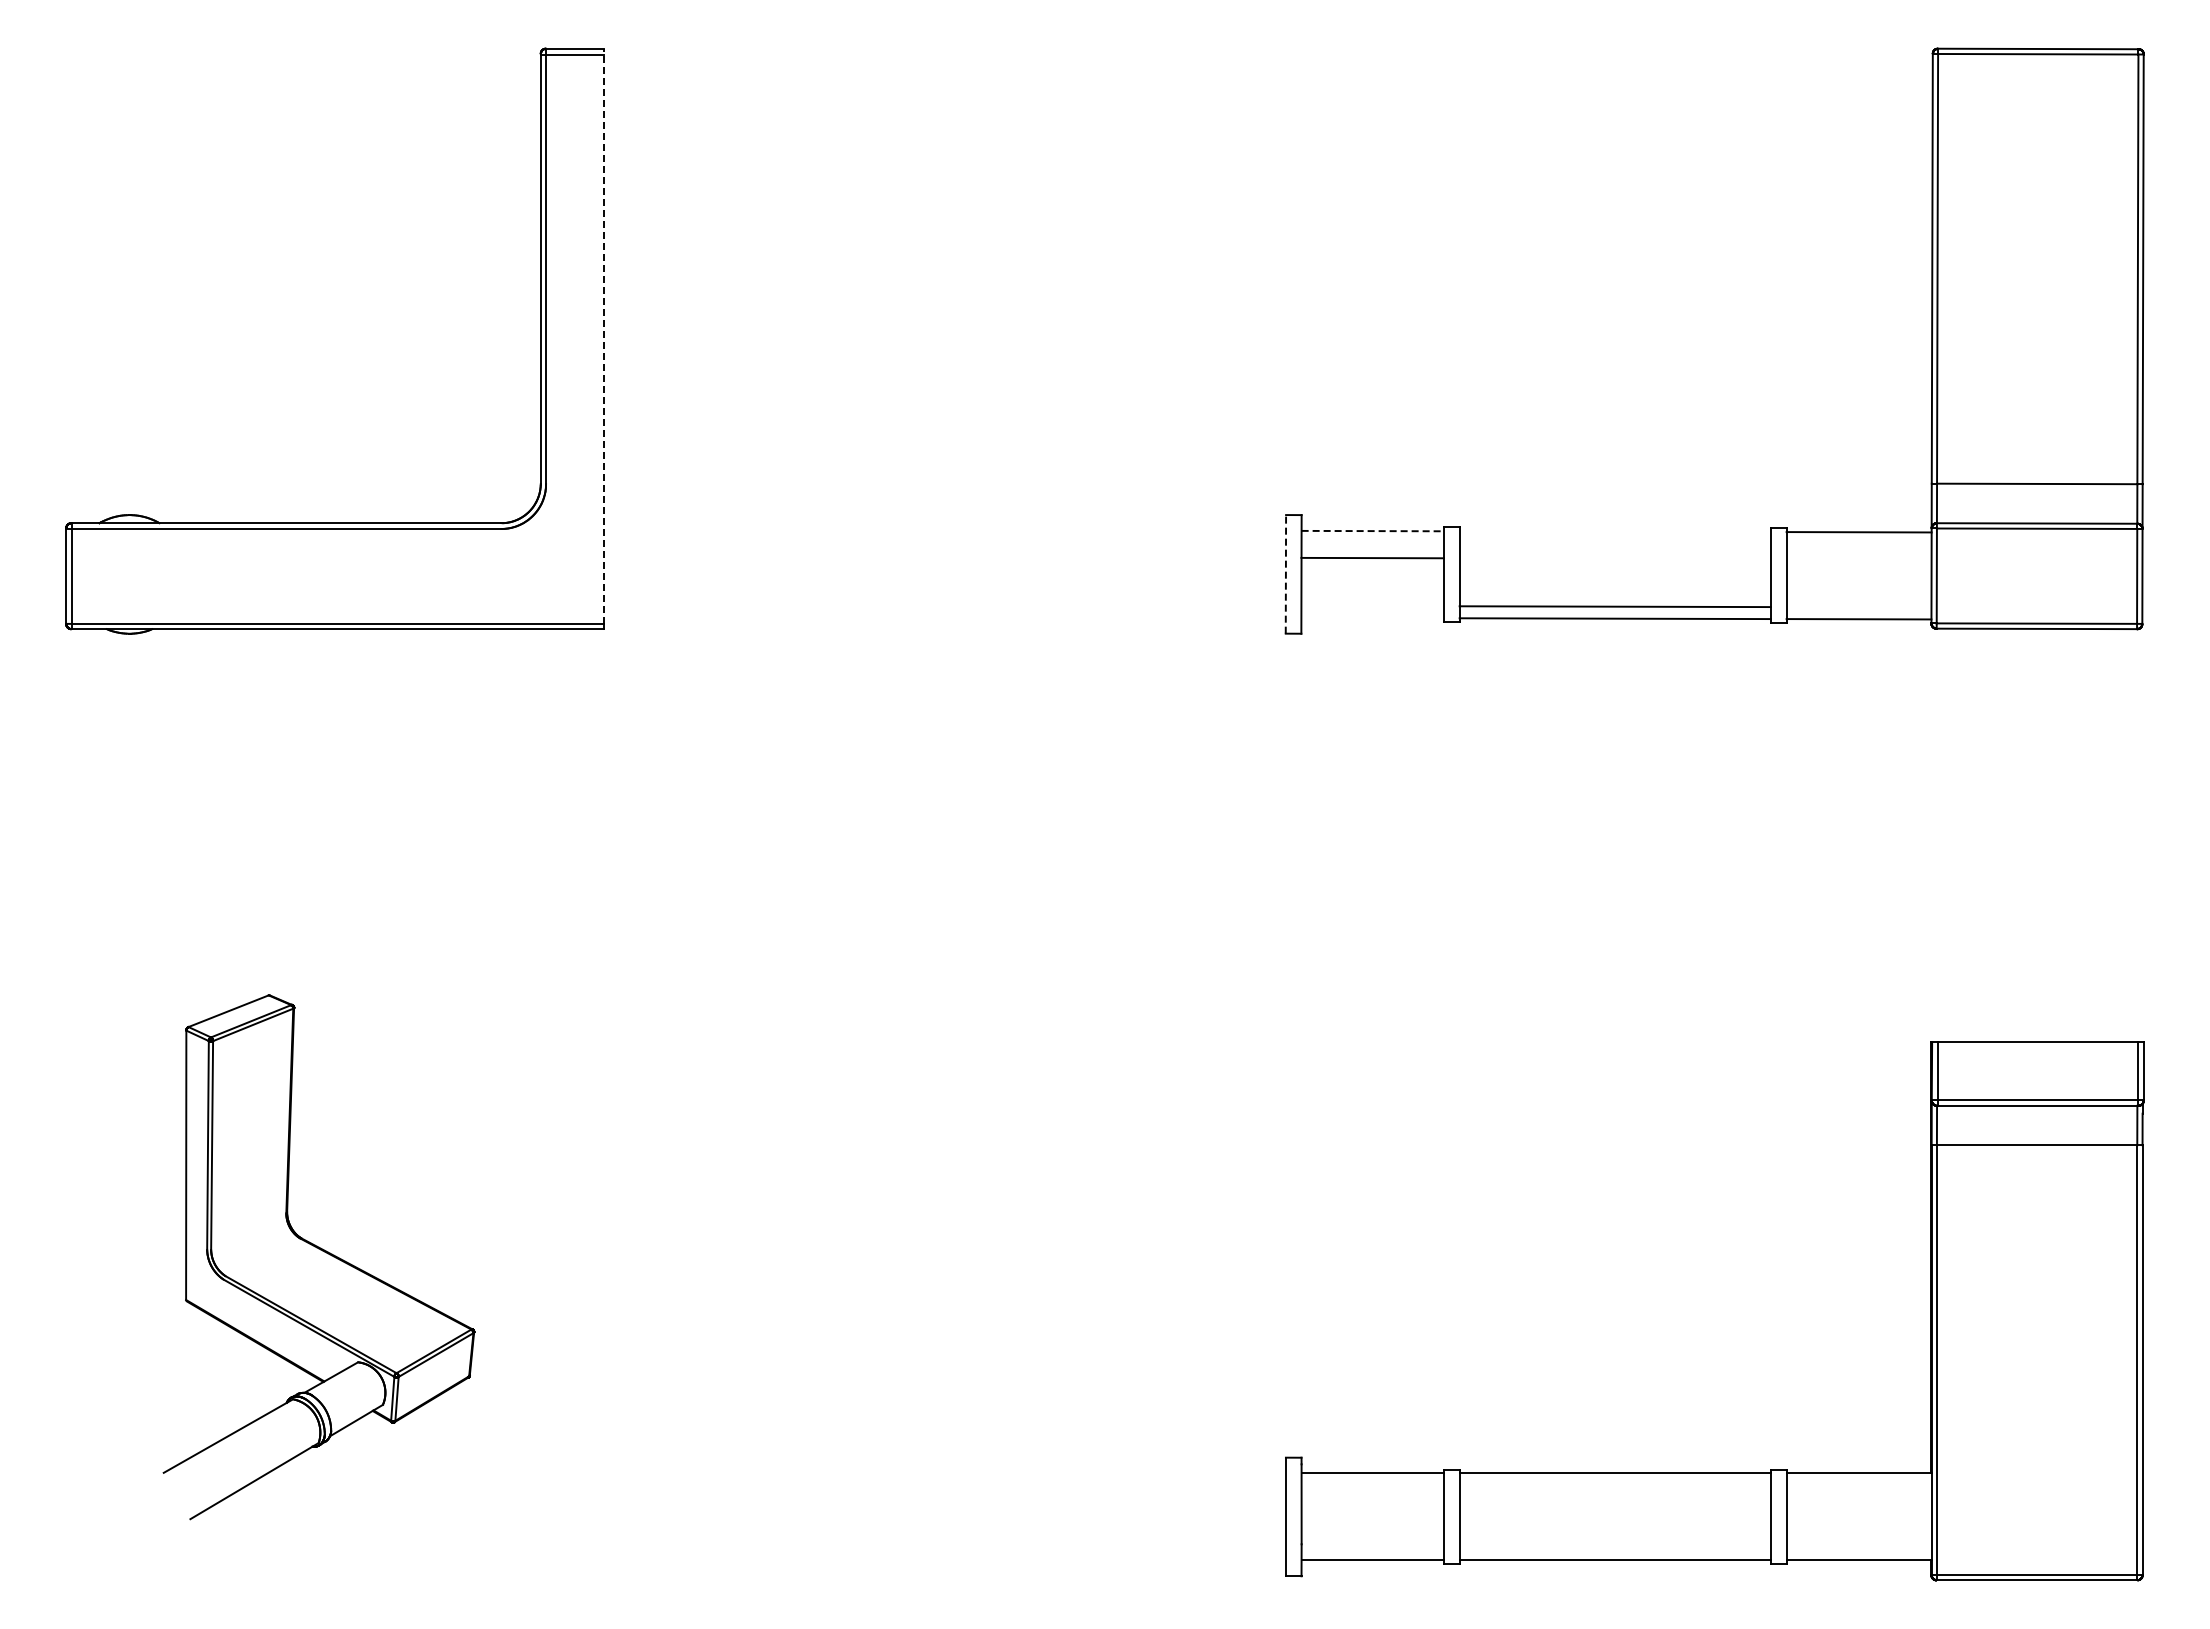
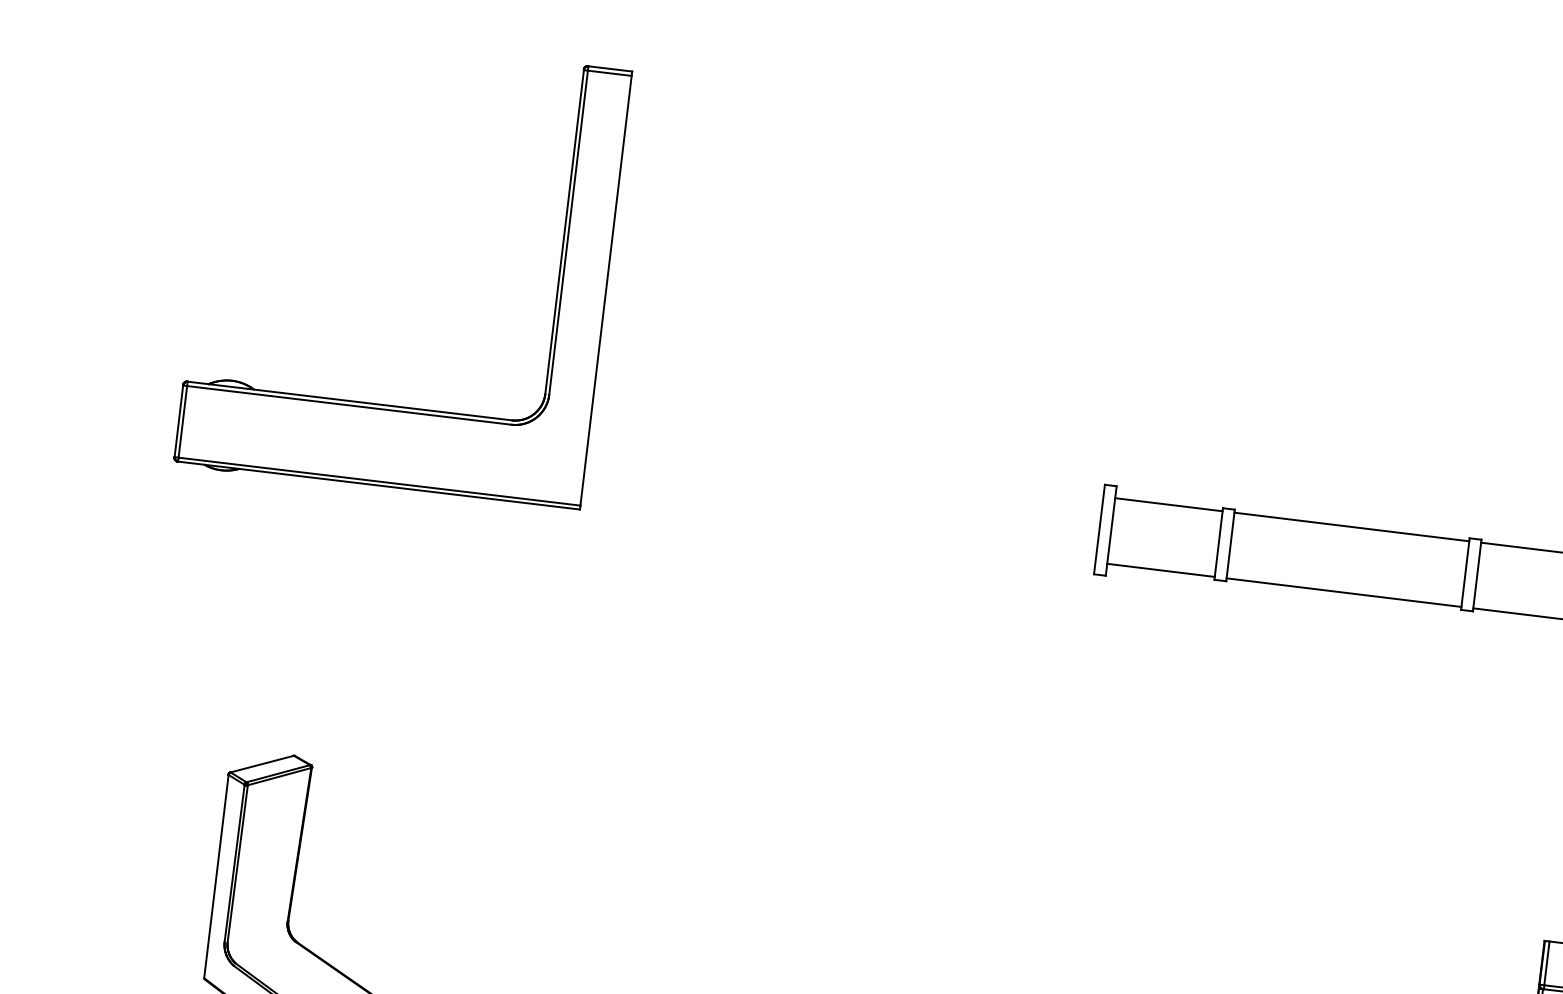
line: (604, 336) -> (606, 288), dashed -> solid
line: (1373, 531) -> (1169, 505), dashed -> solid
line: (1372, 557) -> (1160, 569), moved
line: (1285, 573) -> (1099, 528), dashed -> solid
line: (1614, 606) -> (1351, 526), moved

